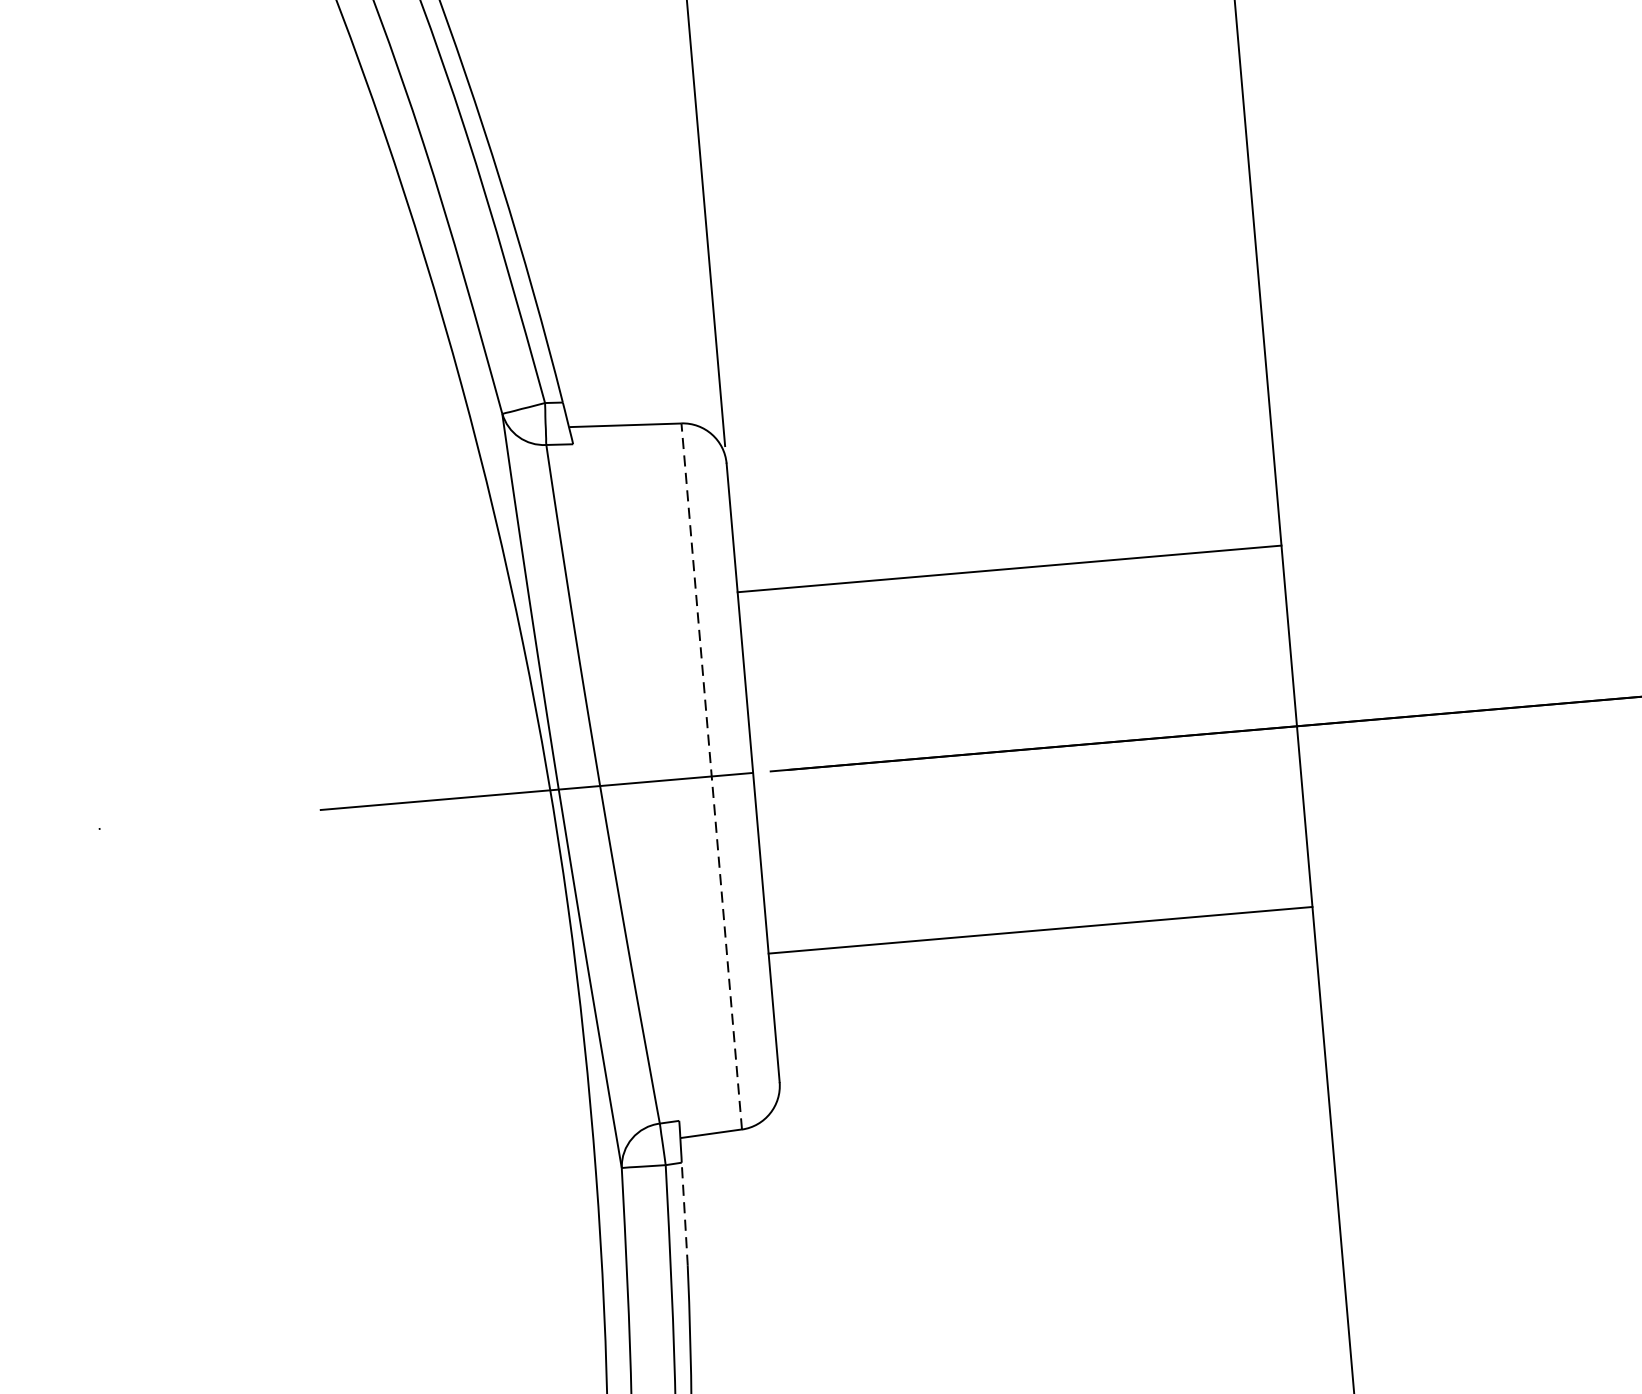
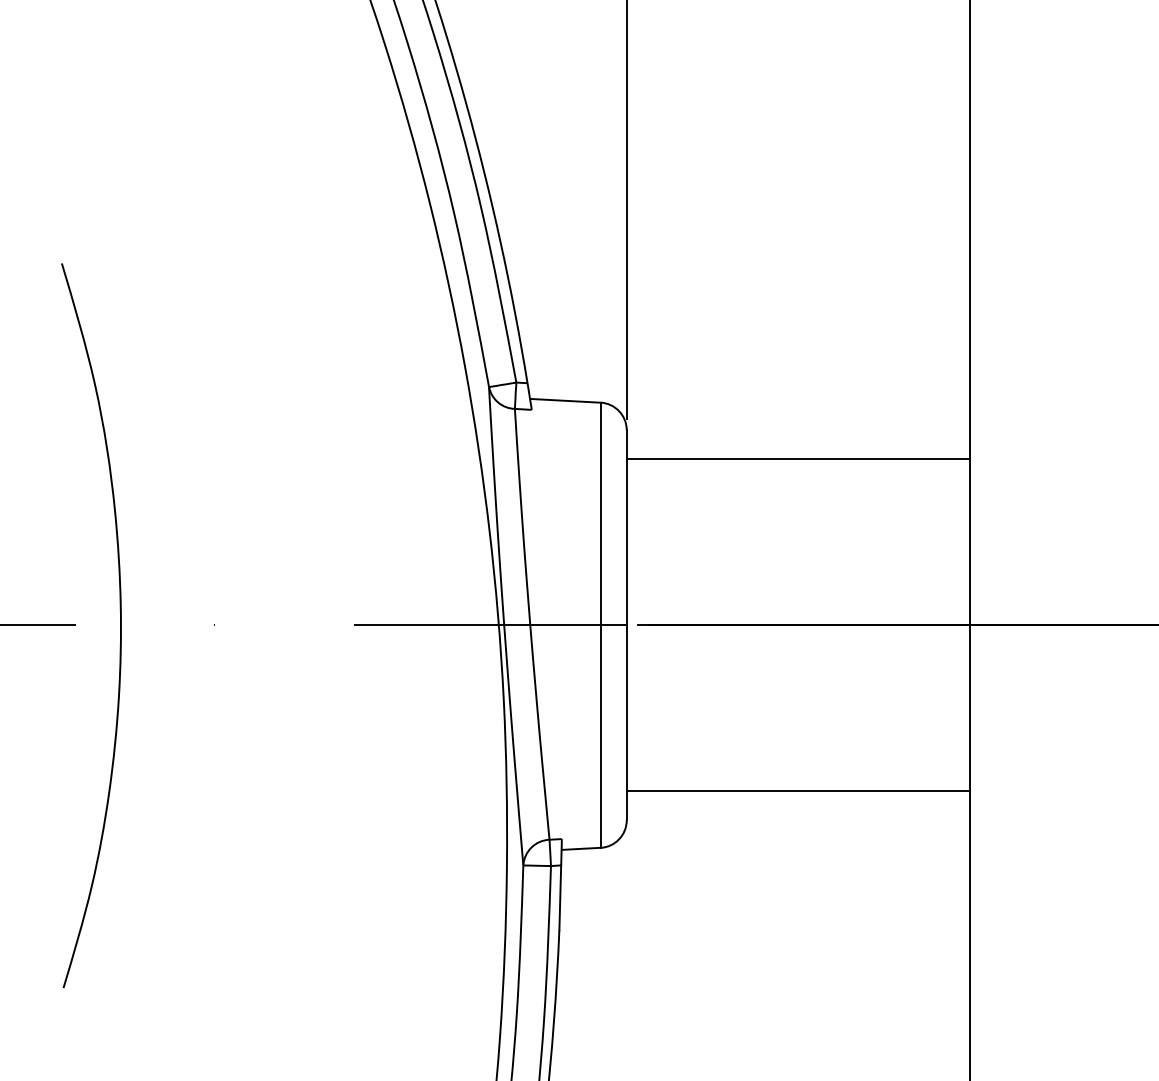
line: (1008, 569) -> (797, 459), moved
line: (711, 776) -> (600, 625), dashed -> solid
line: (1039, 930) -> (797, 791), moved
line: (685, 1213) -> (560, 897), dashed -> solid

